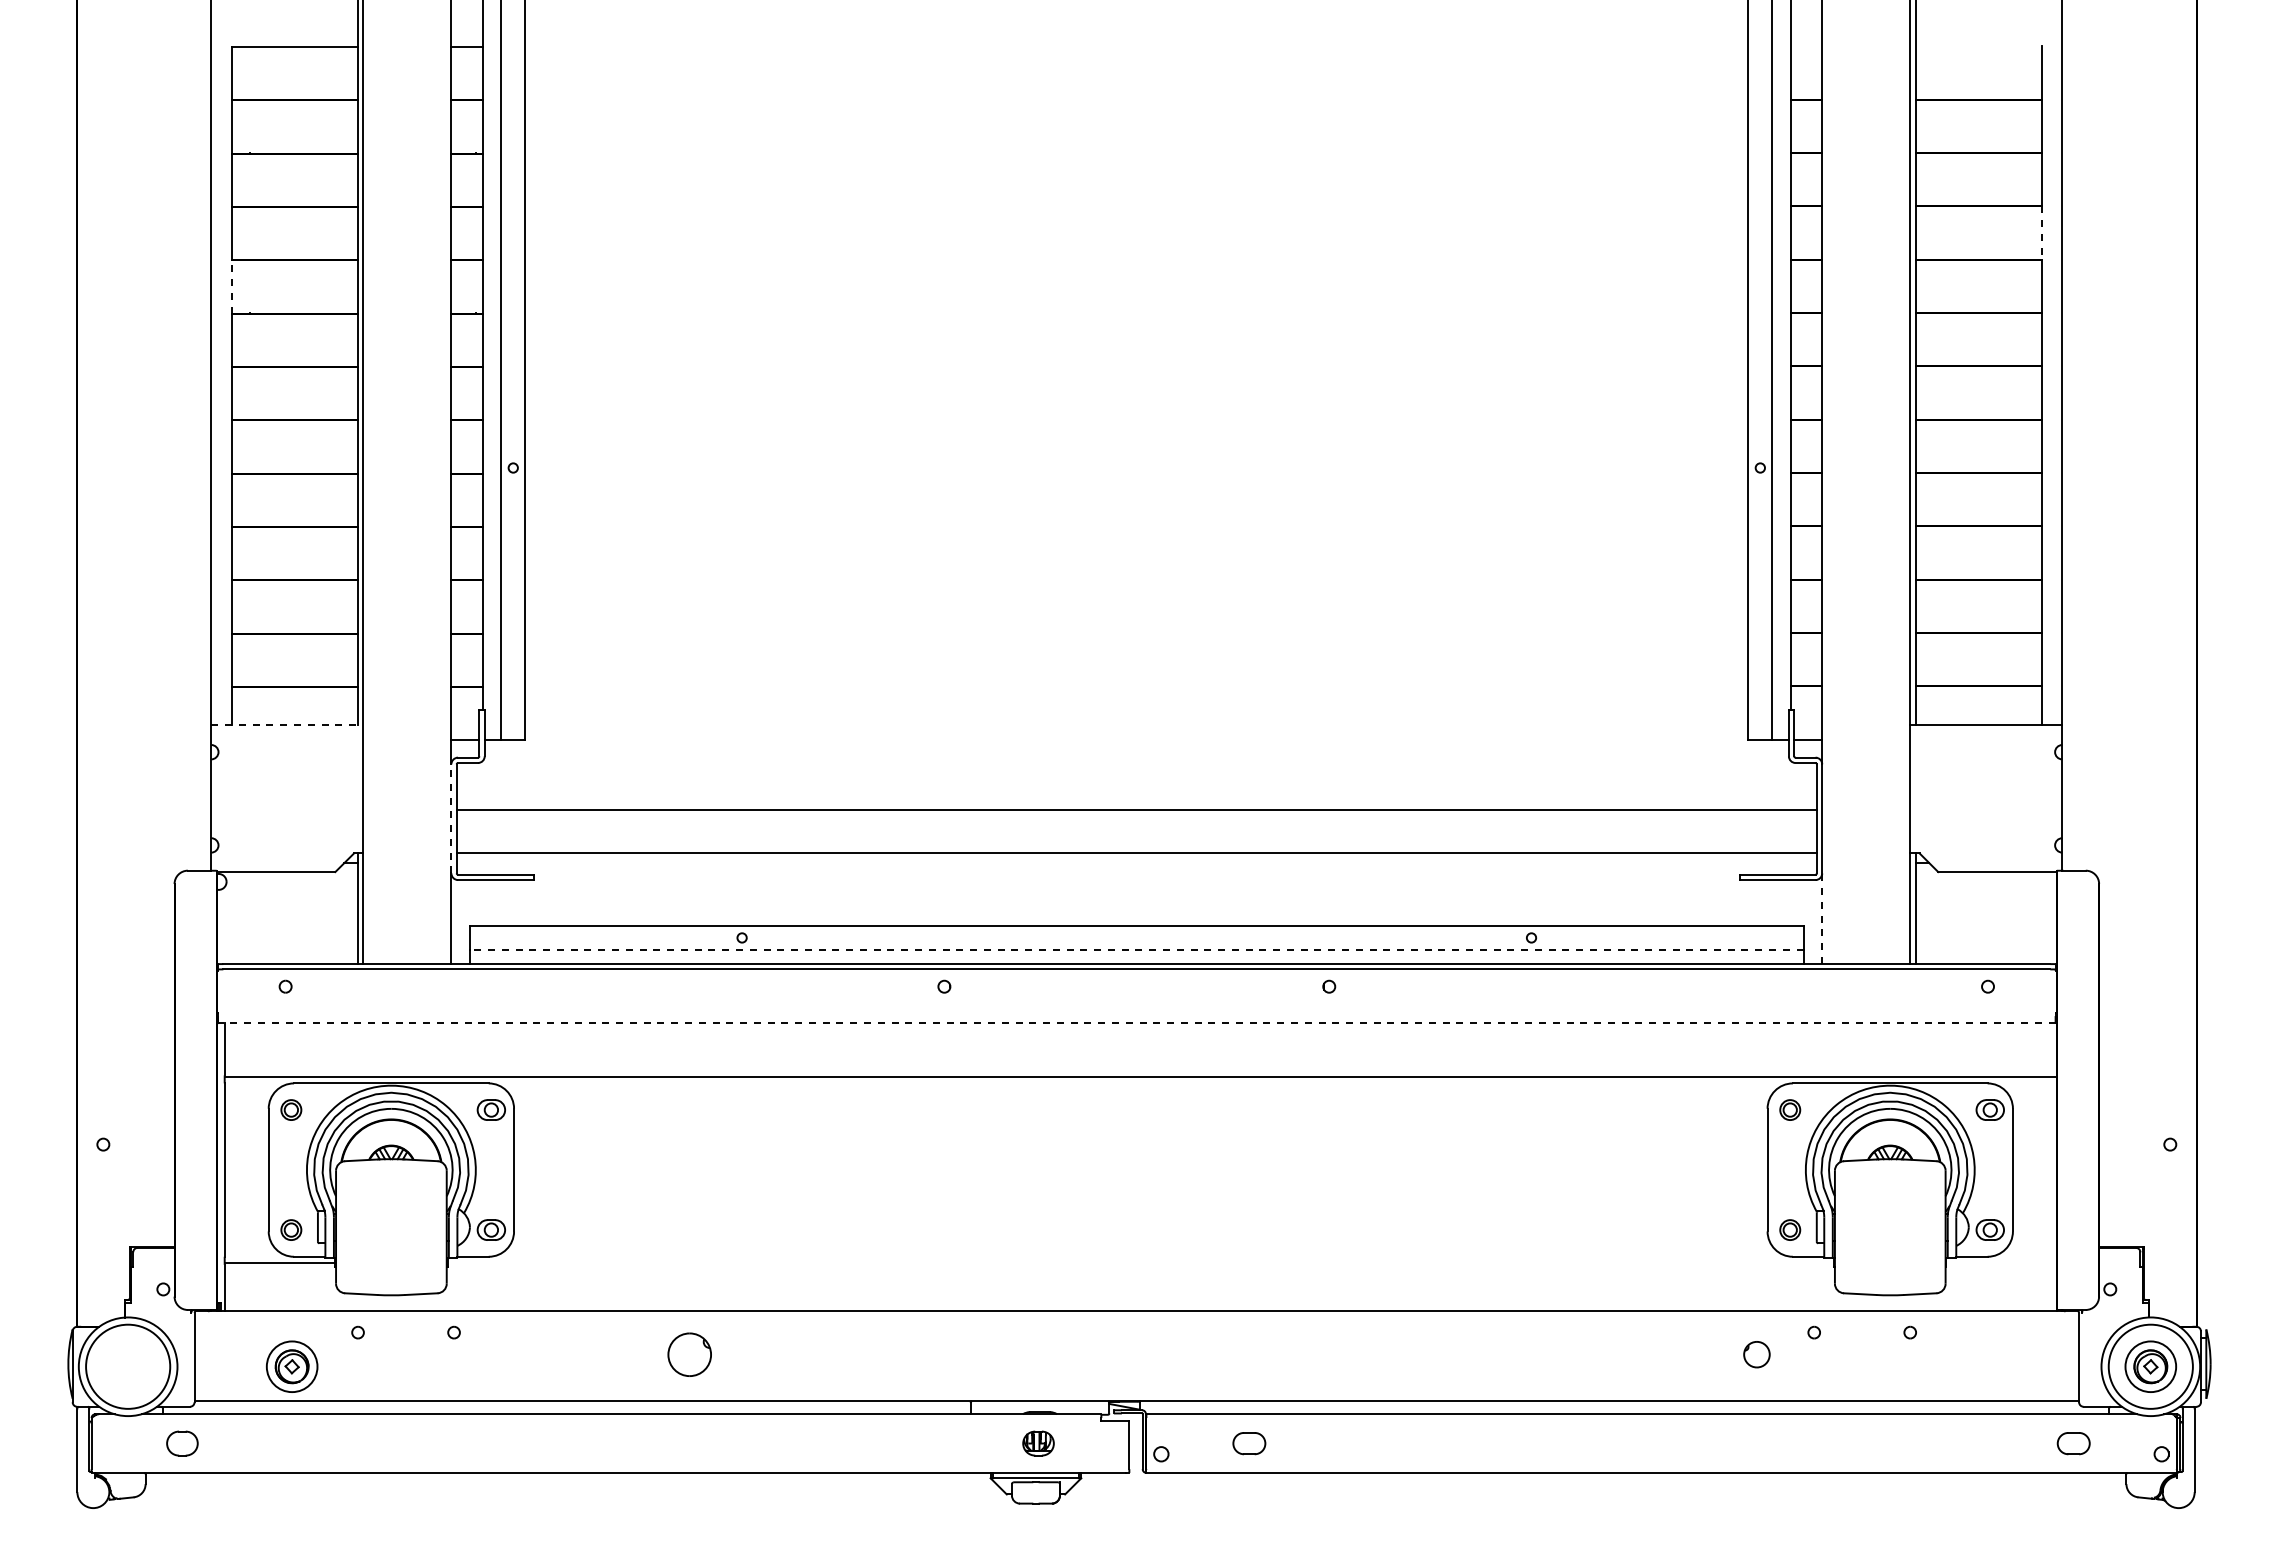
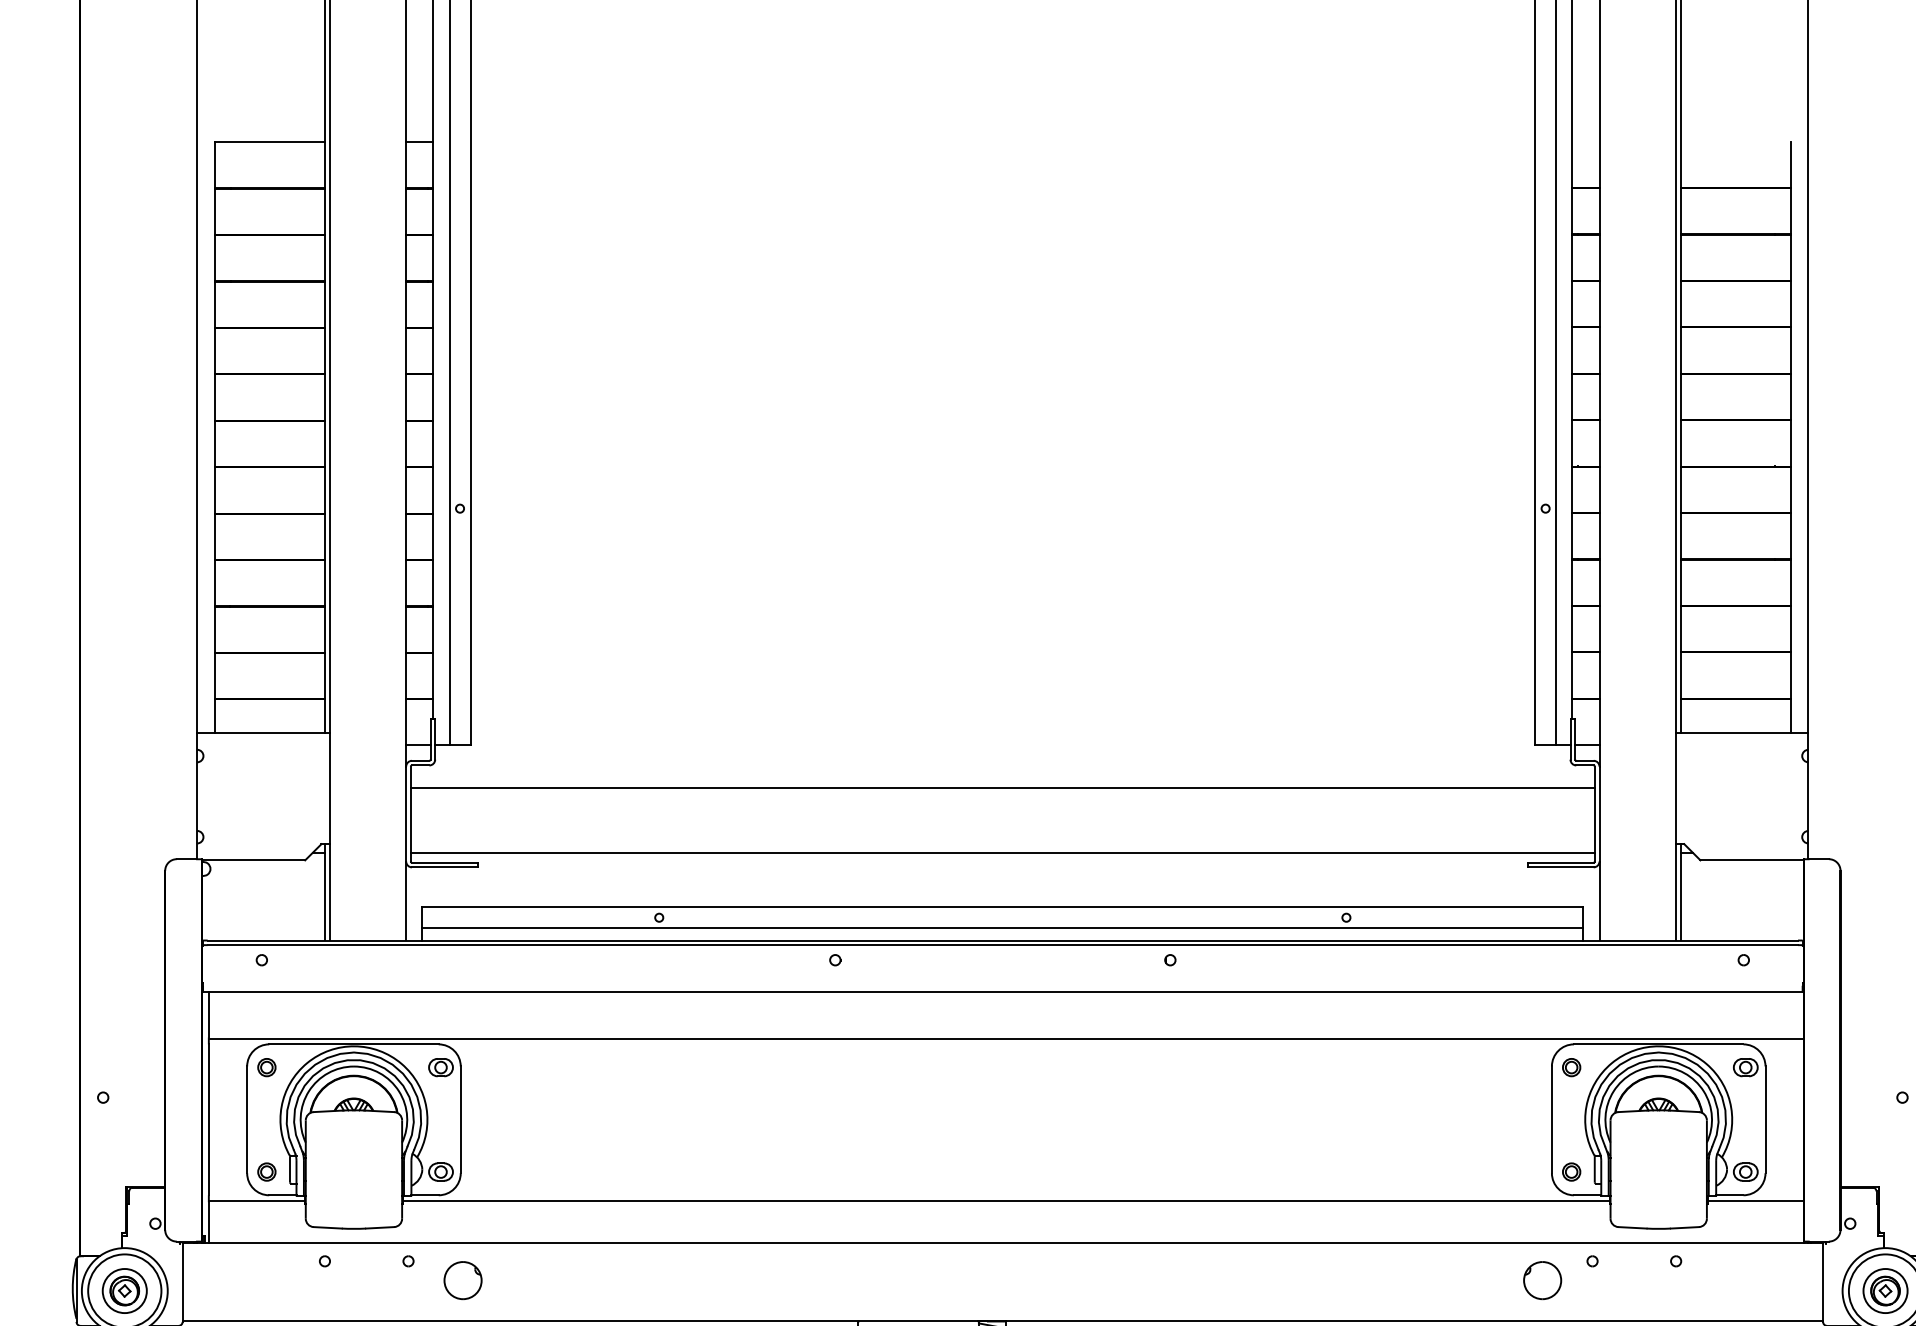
line: (2041, 232) -> (1790, 303), dashed -> solid
line: (231, 286) -> (214, 350), dashed -> solid
line: (287, 725) -> (263, 732), dashed -> solid
line: (1136, 810) -> (1002, 852), moved
line: (451, 818) -> (406, 813), dashed -> solid
line: (1136, 853) -> (1002, 787), moved
line: (1822, 918) -> (1599, 900), dashed -> solid
line: (1136, 949) -> (1002, 927), dashed -> solid
line: (1136, 1022) -> (1002, 991), dashed -> solid
line: (1140, 1263) -> (1006, 1201), added
line: (2001, 1263) -> (1755, 1201), added
part: (689, 1354) -> (462, 1280), moved
part: (1756, 1354) -> (1542, 1280), size x1.67
part: (291, 1366) -> (124, 1290), moved

